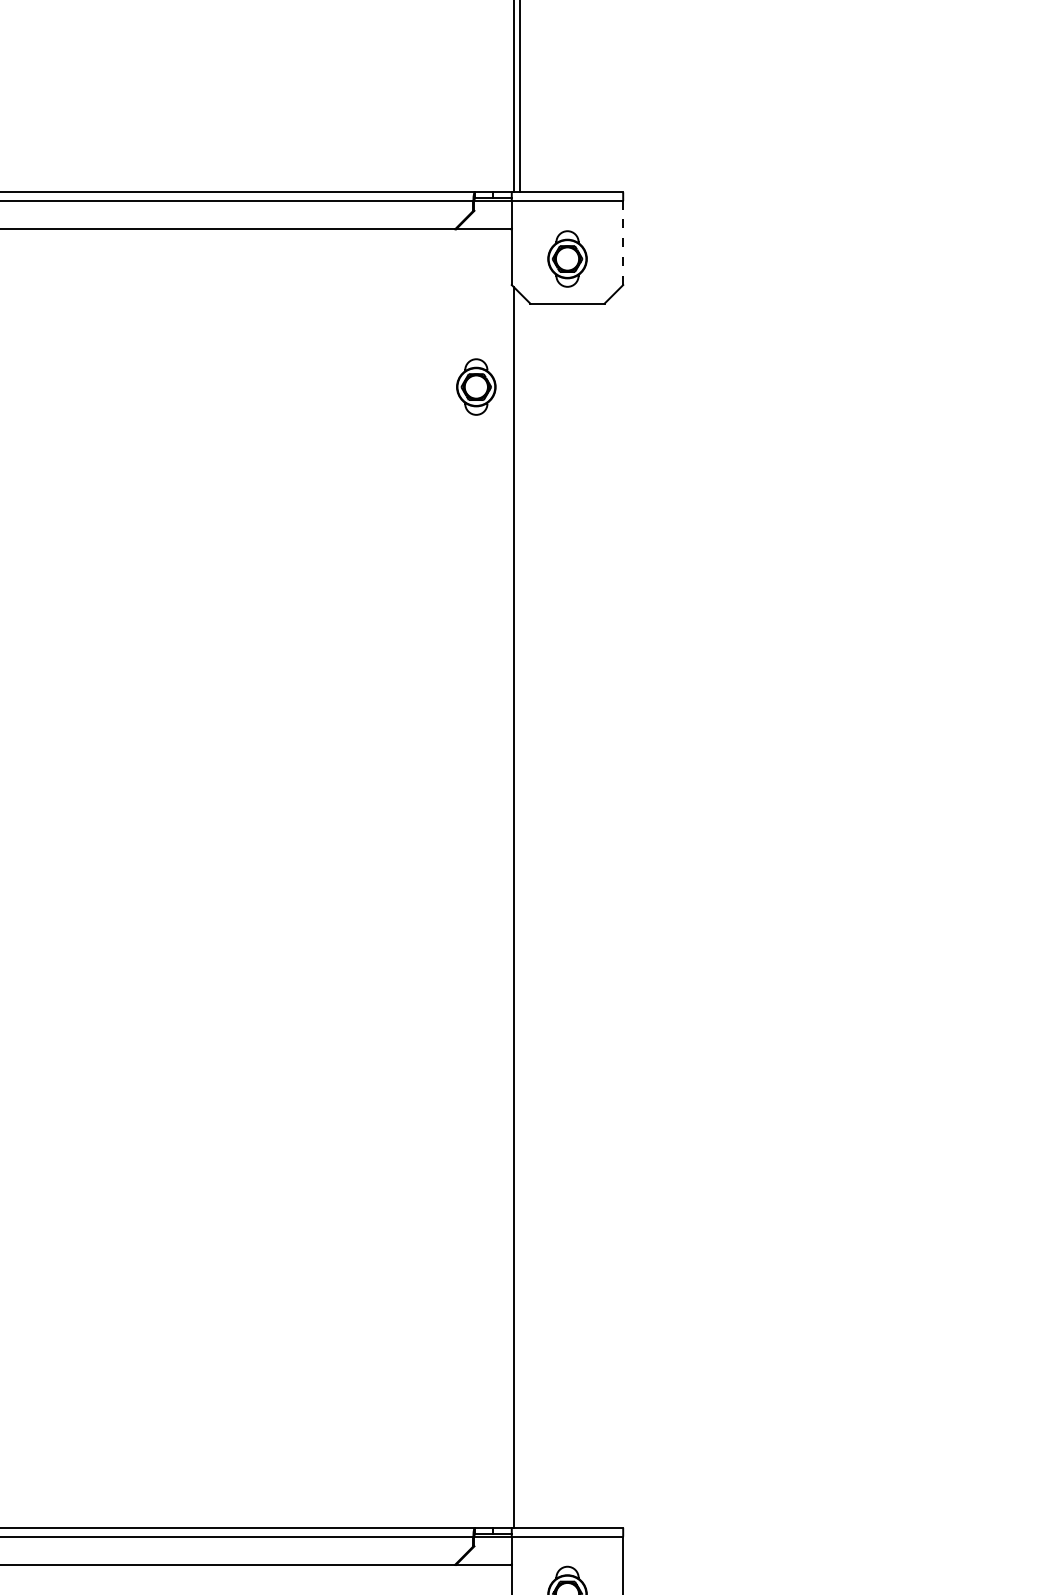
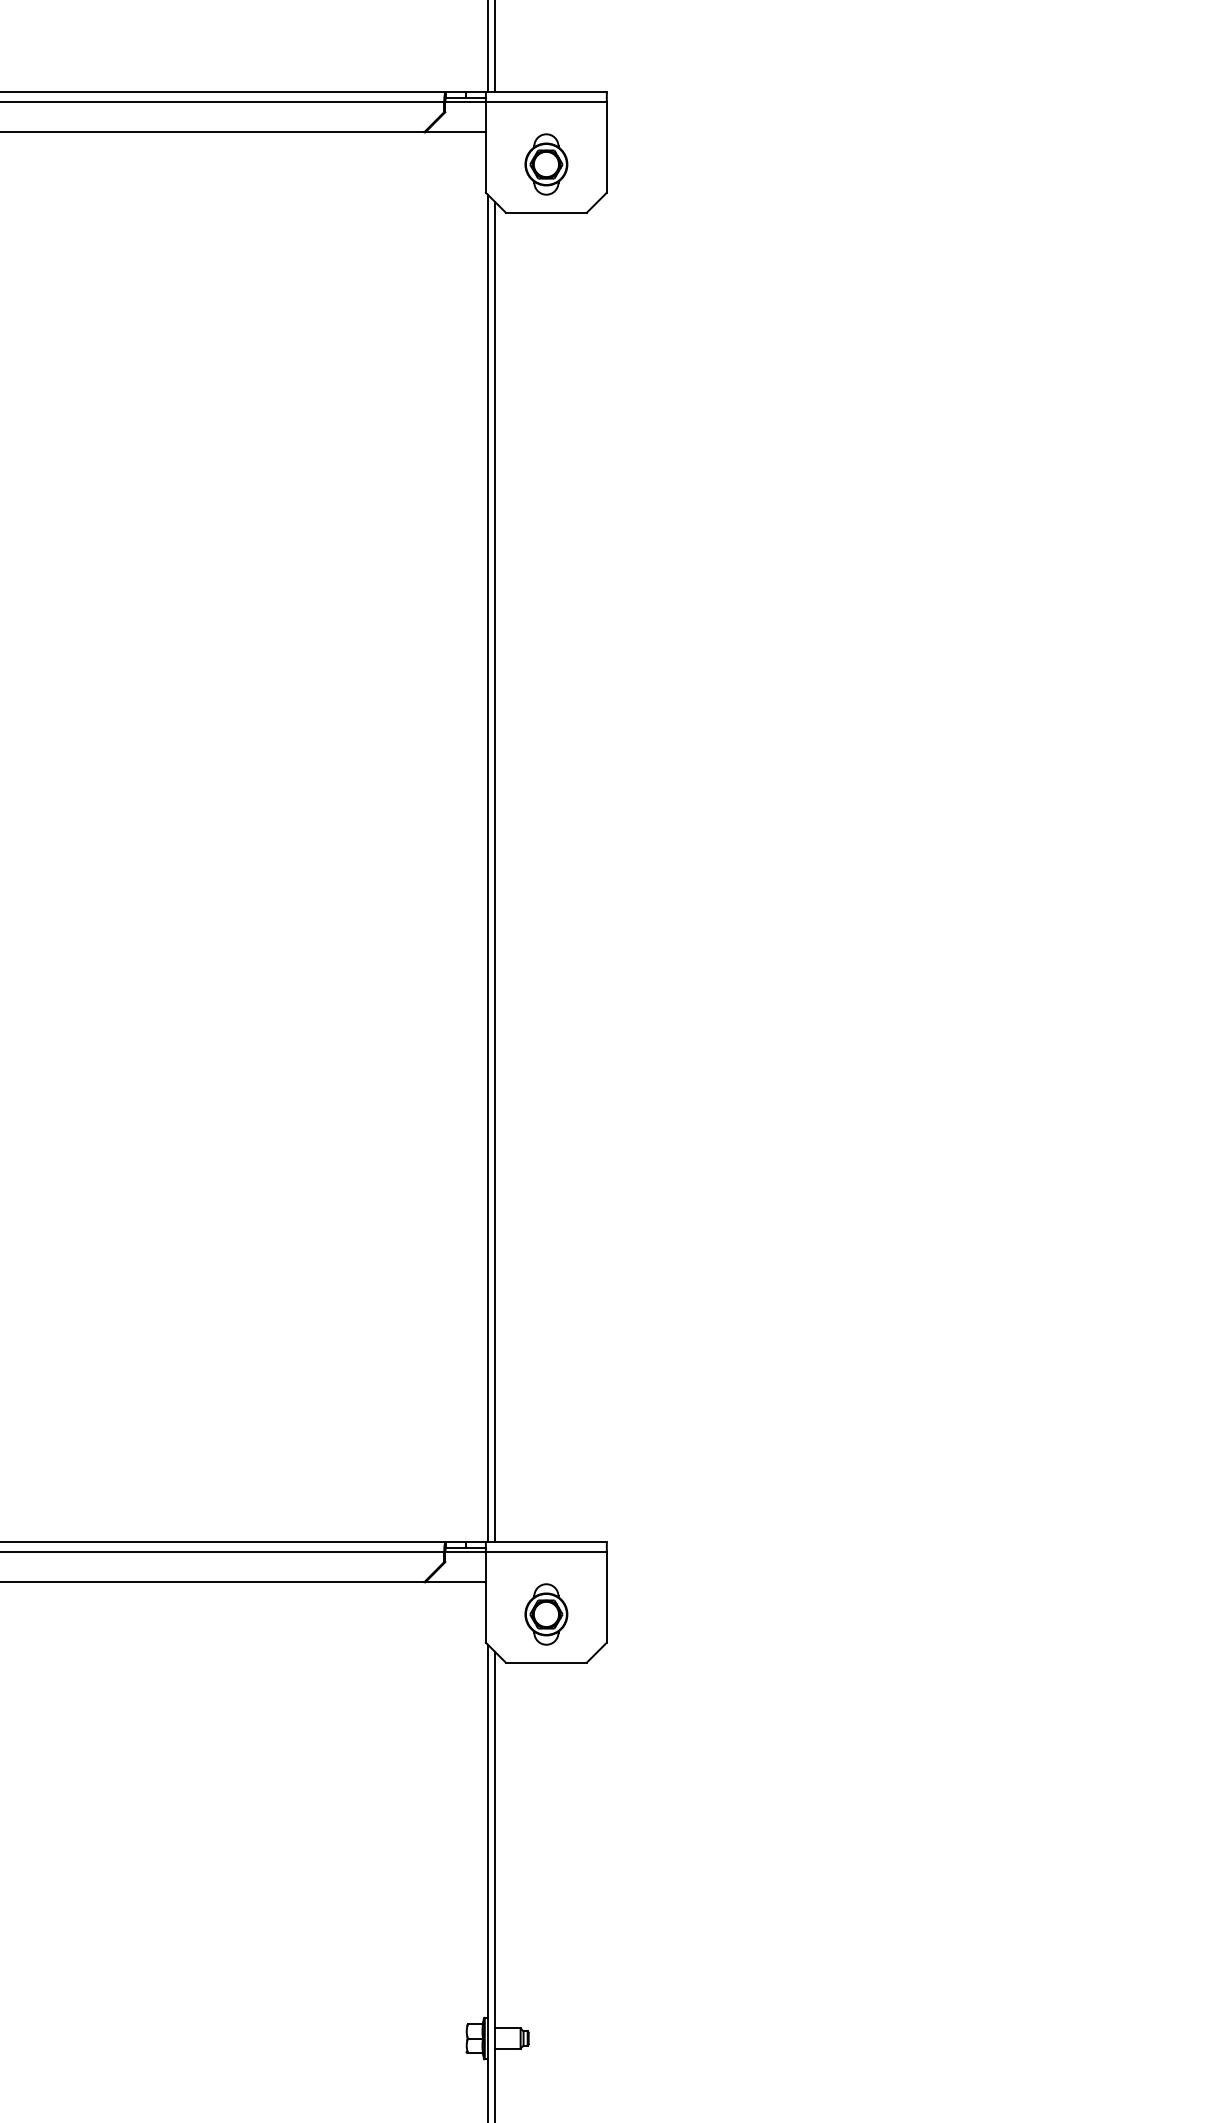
line: (622, 243) -> (606, 147), dashed -> solid
part: (476, 387) -> (447, 303), removed
line: (519, 910) -> (494, 871), added

